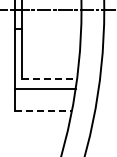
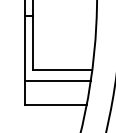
line: (50, 78) -> (63, 69), dashed -> solid
line: (43, 110) -> (55, 104), dashed -> solid

